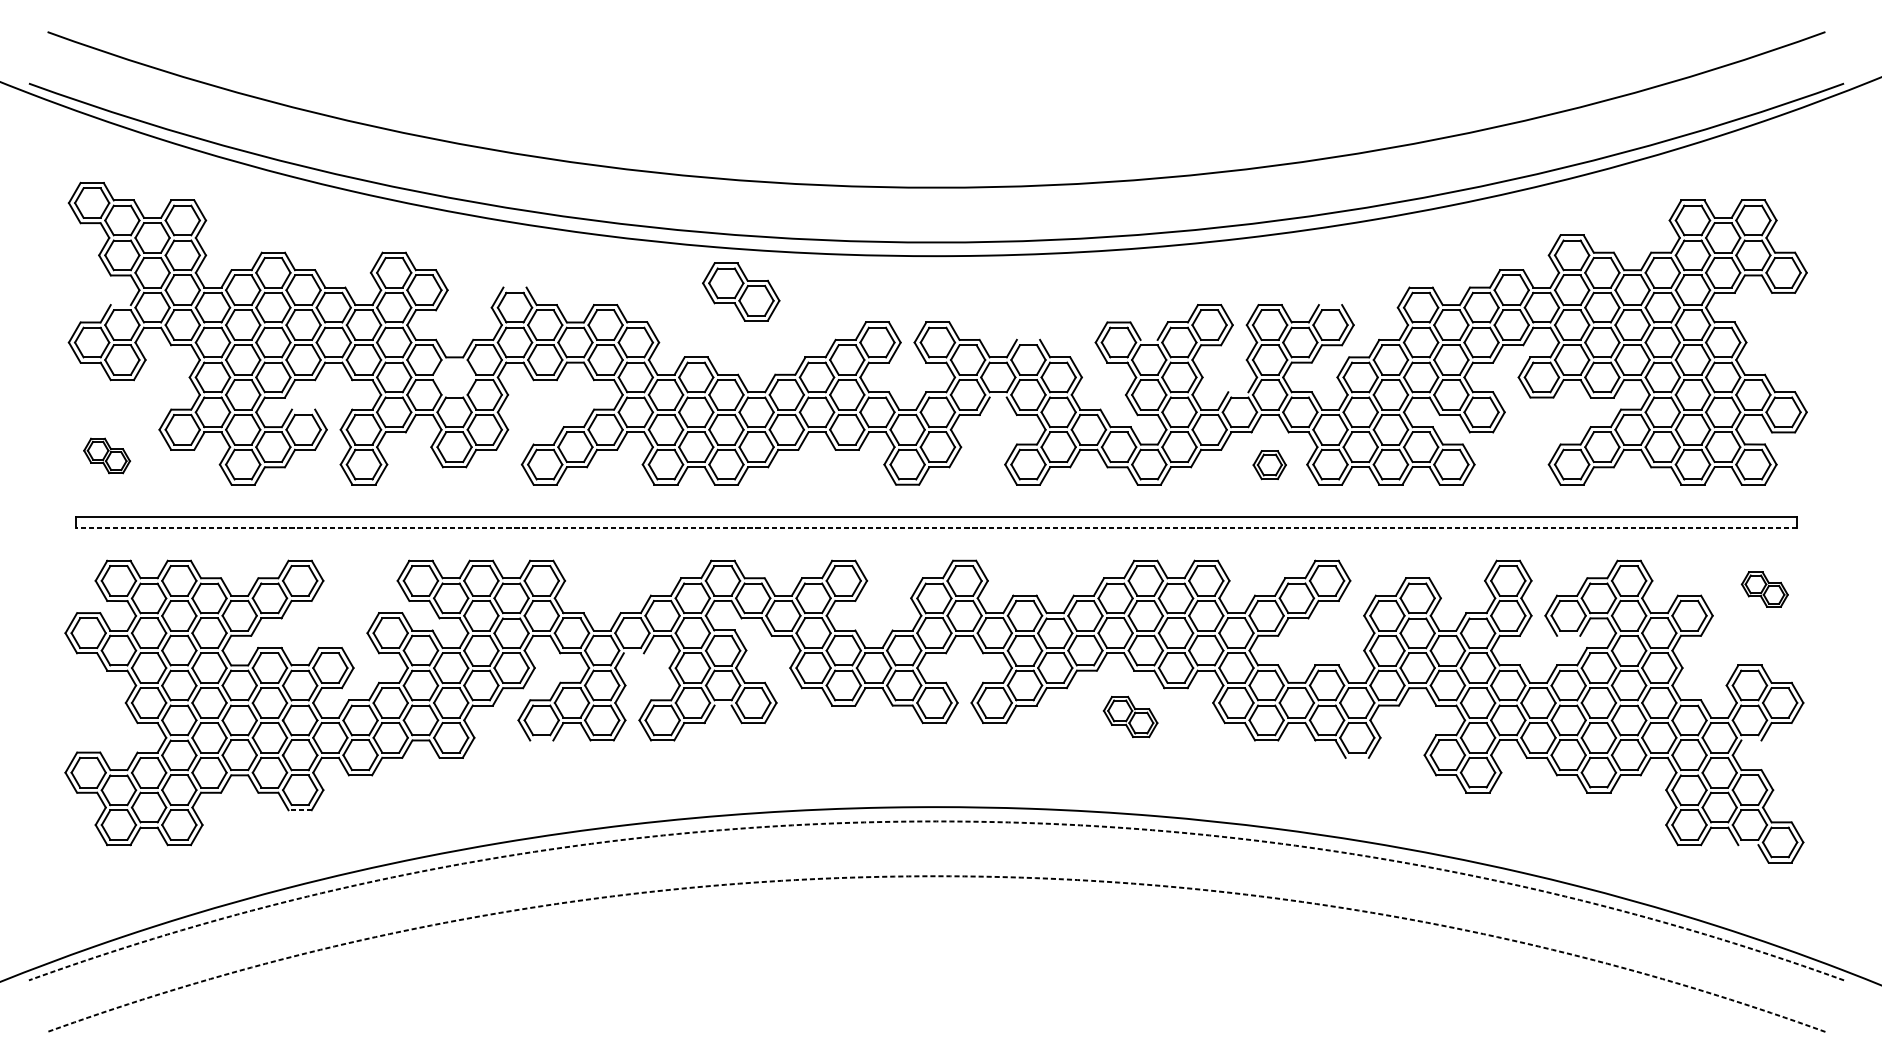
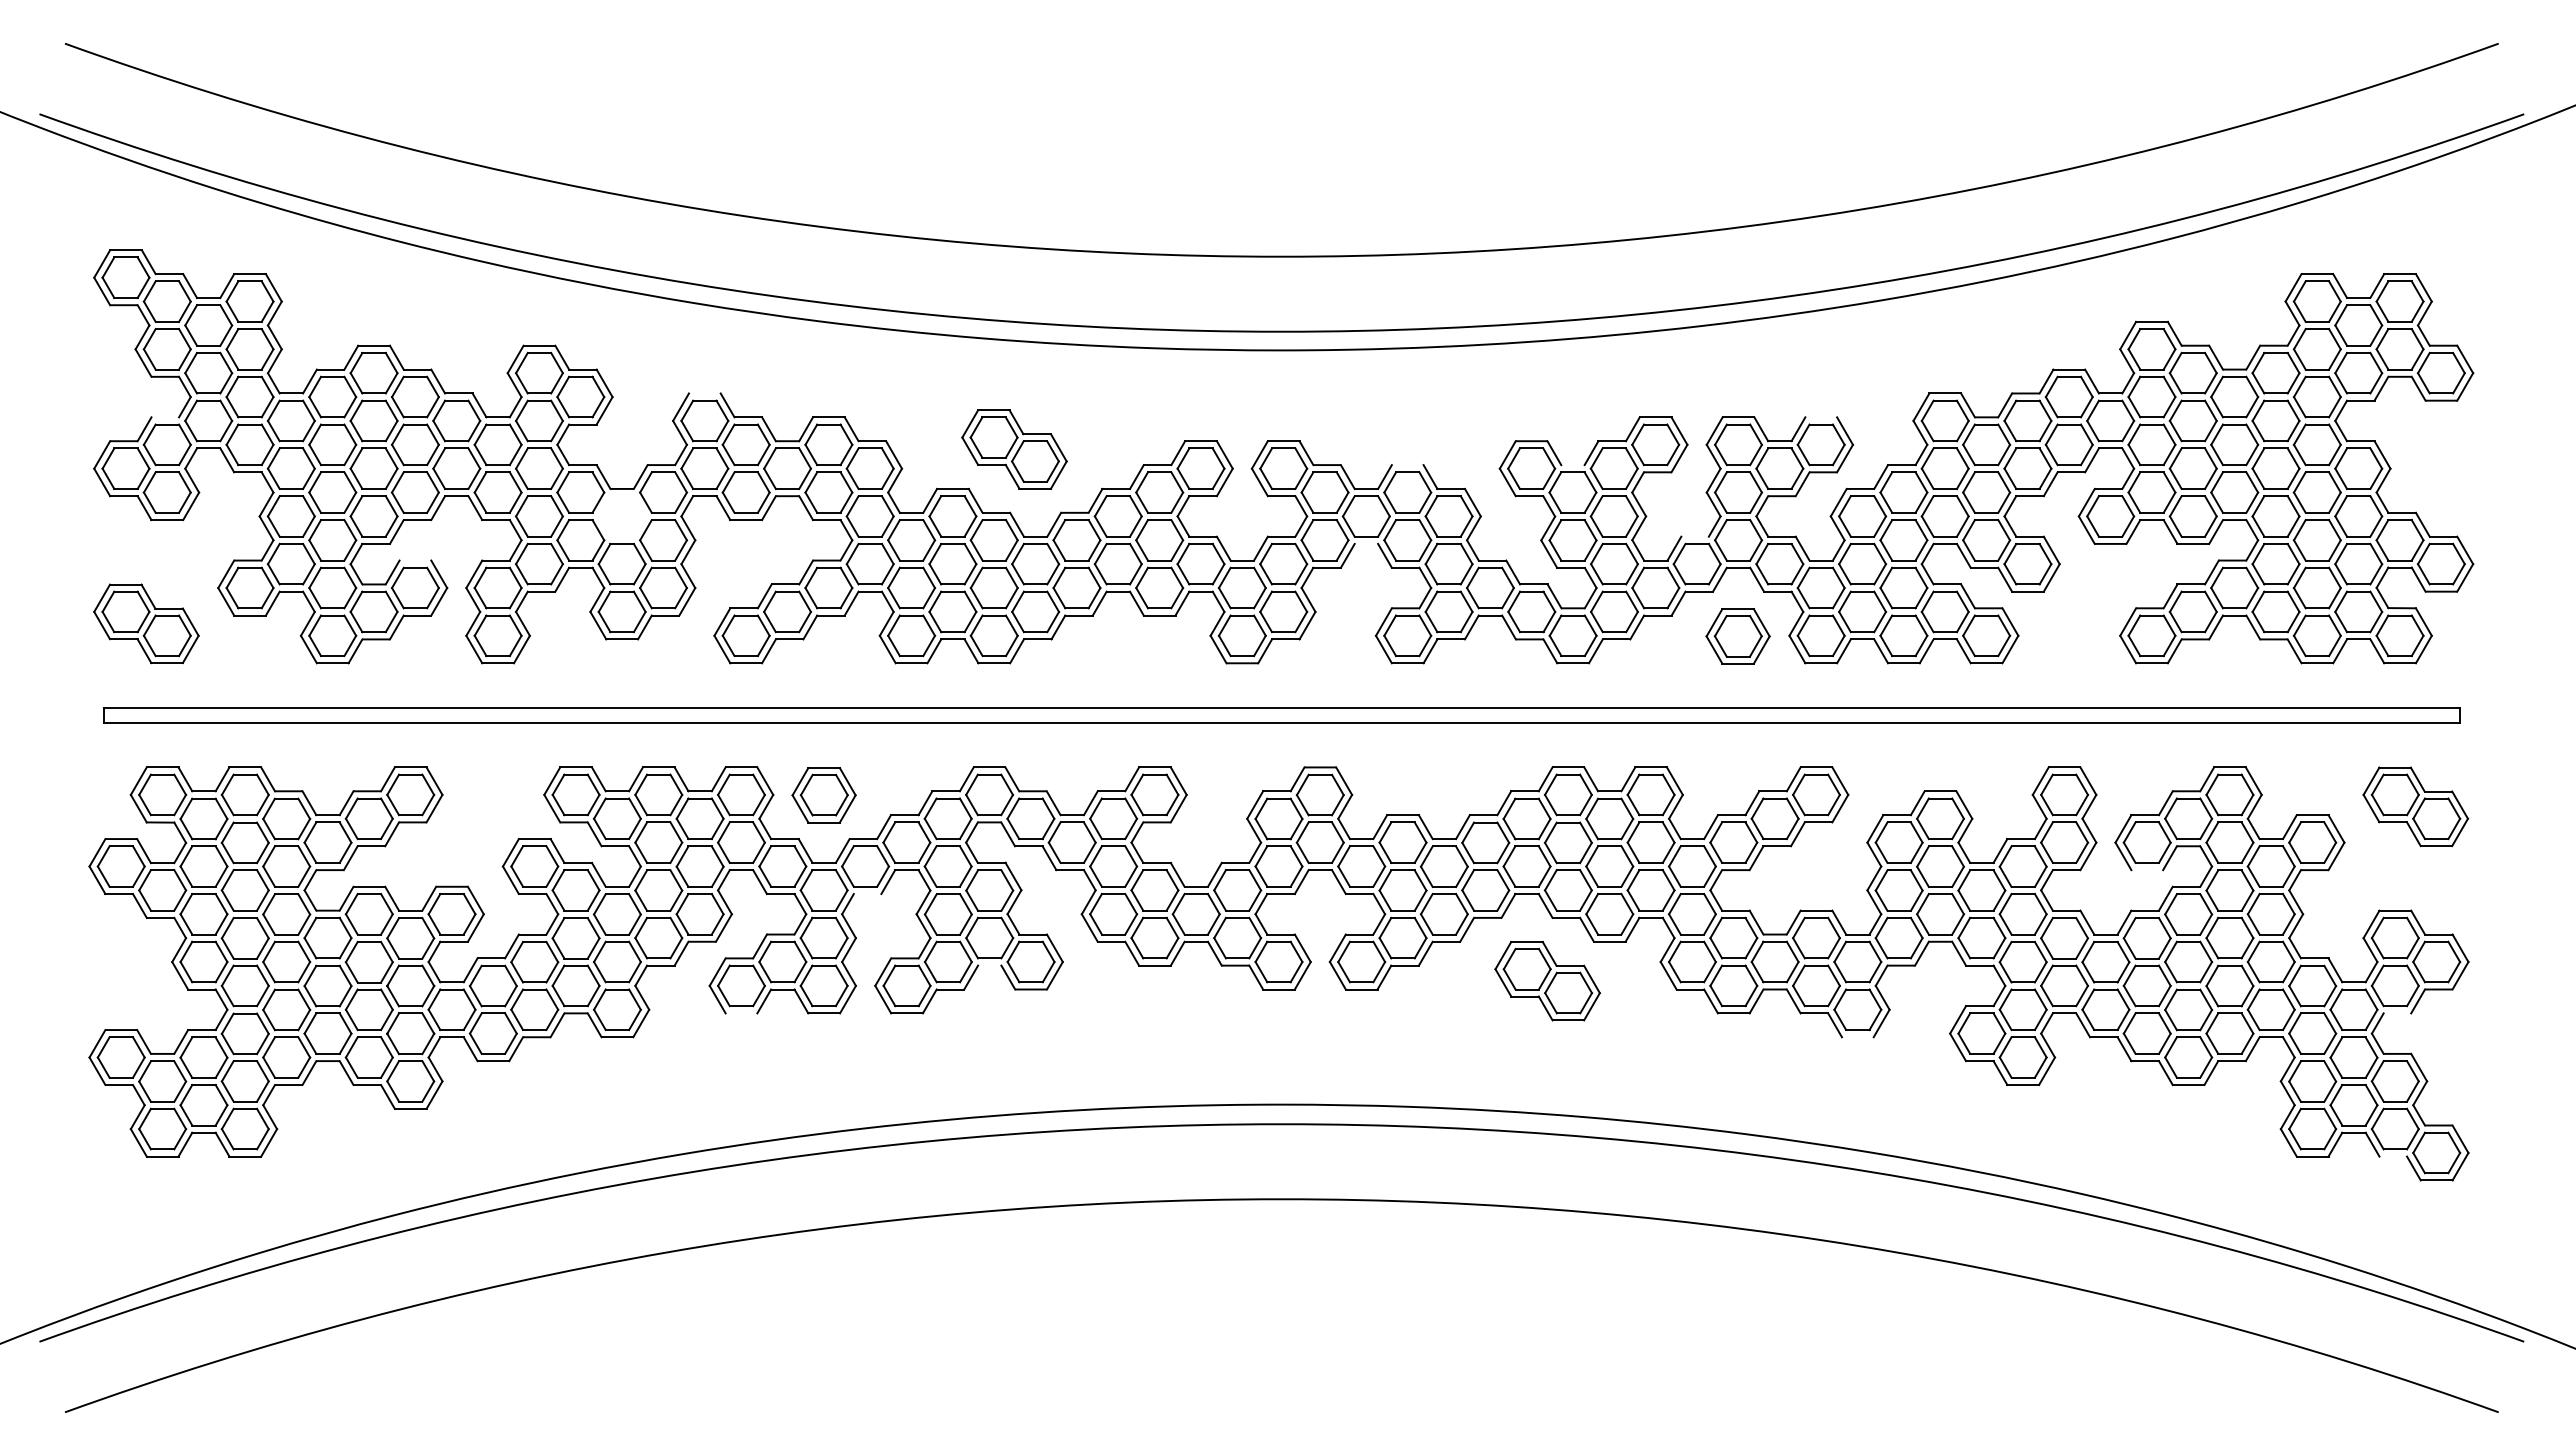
part: (741, 292) -> (1014, 449), moved
part: (107, 455) -> (146, 623), size x1.67
part: (1269, 465) -> (1737, 636), size x1.43
line: (936, 527) -> (1281, 722), dashed -> solid
part: (601, 581) -> (823, 795), added
part: (1764, 589) -> (2415, 806), size x1.67
part: (1130, 717) -> (1547, 981), size x1.43
line: (299, 809) -> (410, 1108), dashed -> solid
arc: (936, 821) -> (1281, 1124), dashed -> solid
arc: (936, 876) -> (1281, 1199), dashed -> solid

